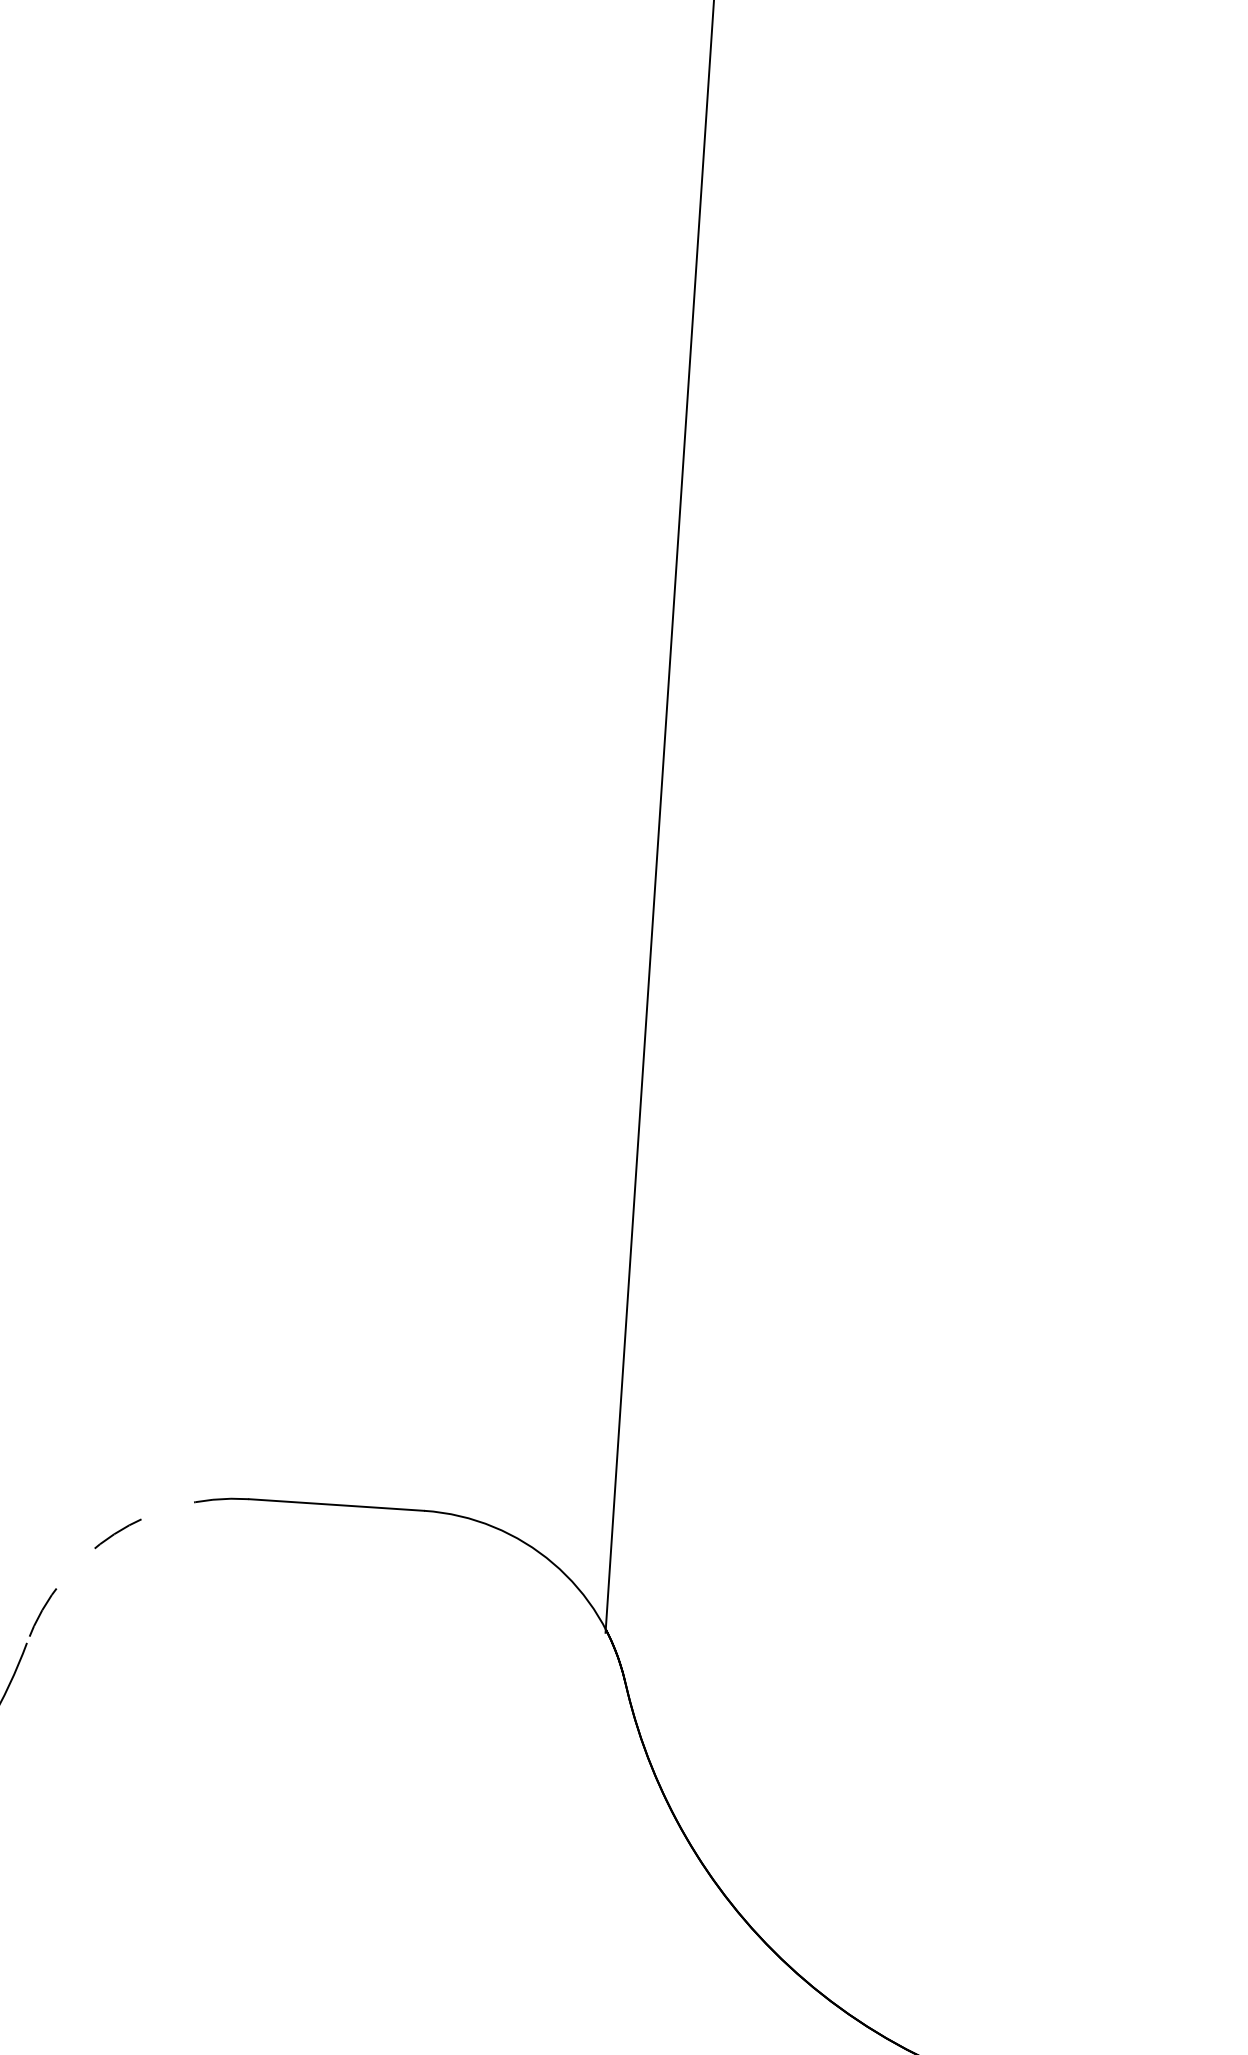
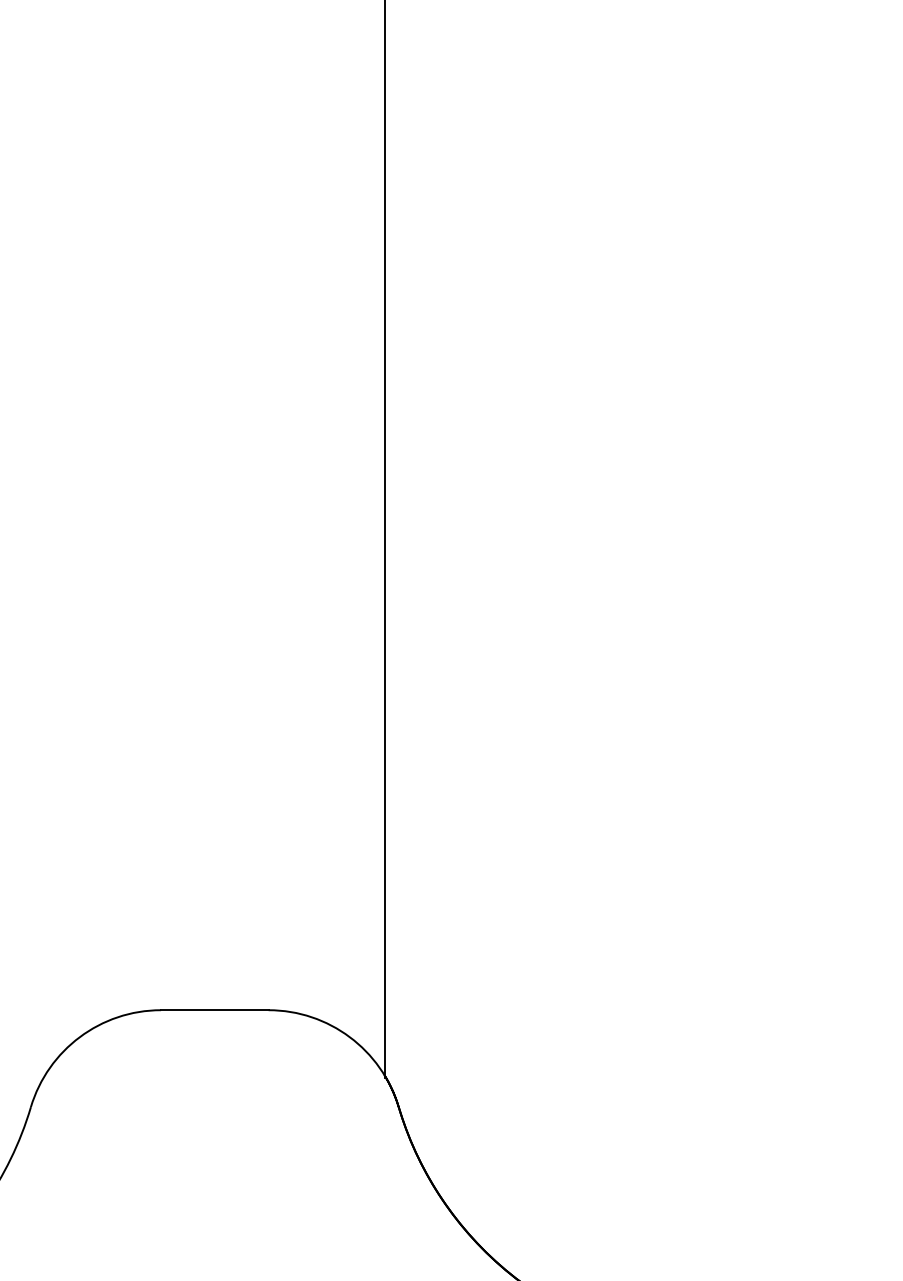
arc: (113, 1534) -> (79, 1037), dashed -> solid

